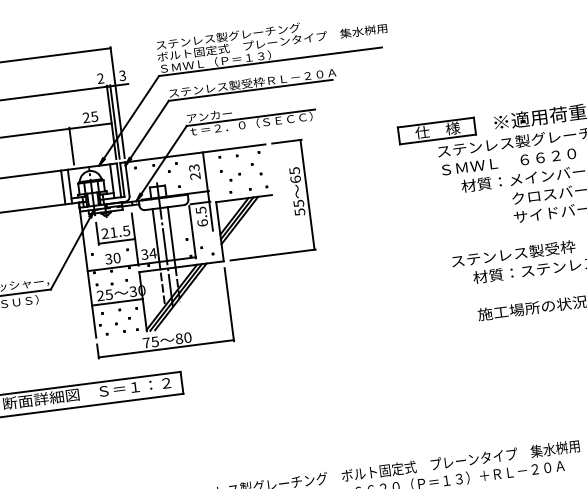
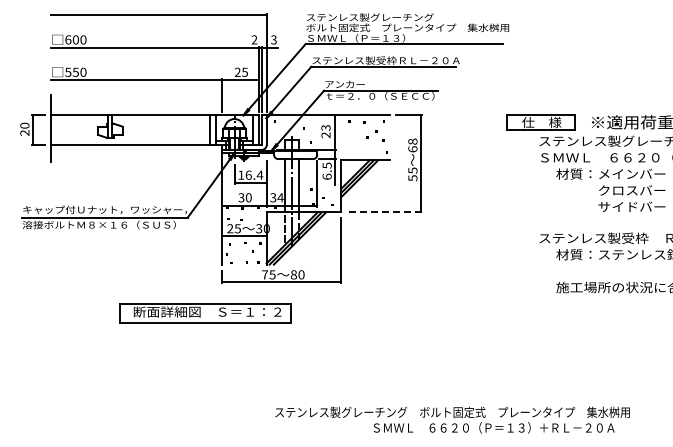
text: (294, 170) -> (412, 141), 65 -> 68
part: (235, 177) -> (360, 140), size x1.6
text: (115, 231) -> (250, 174), 21.5 -> 16.4
line: (272, 255) -> (384, 212), solid -> dashed

